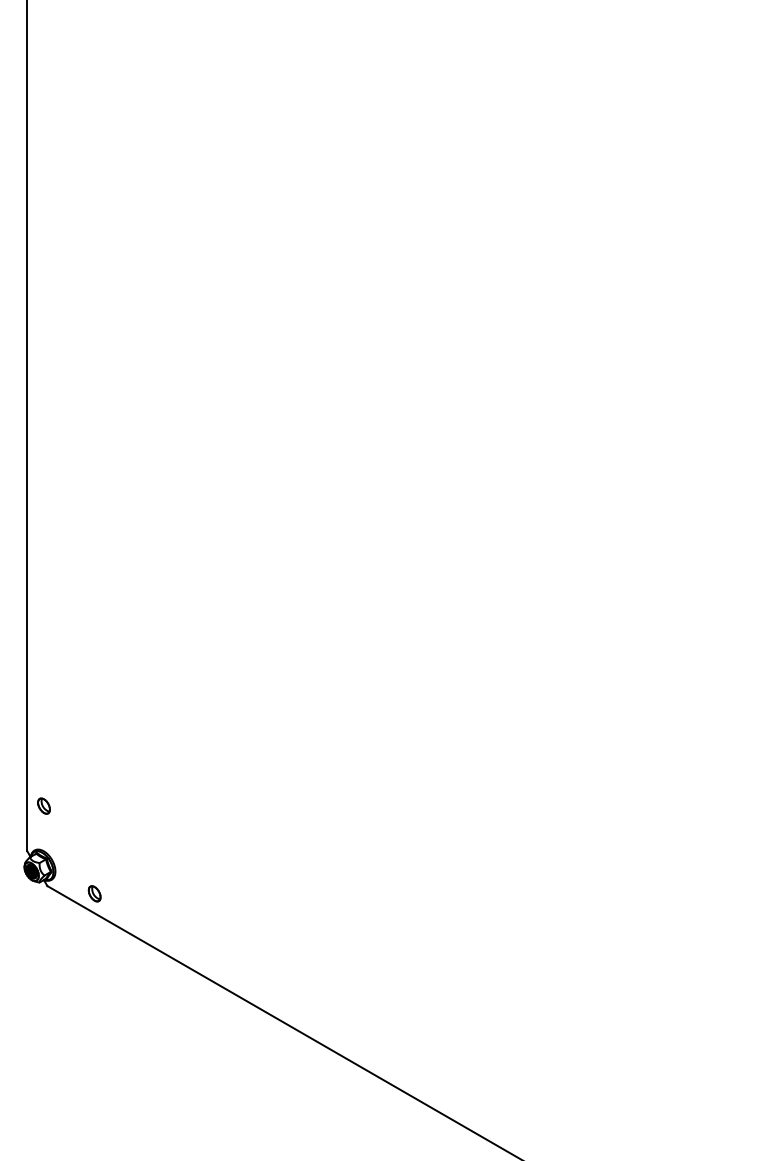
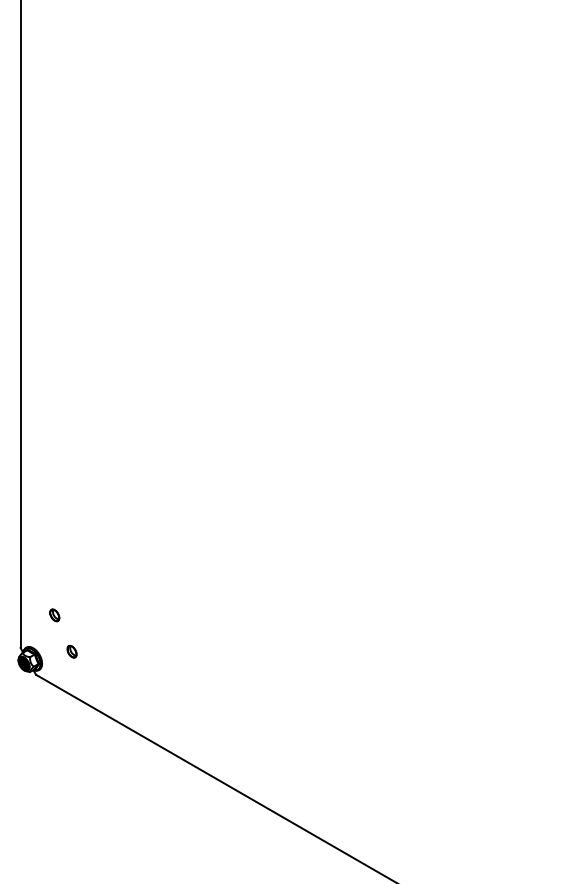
part: (43, 805) -> (54, 614), moved
part: (94, 893) -> (71, 651), moved

